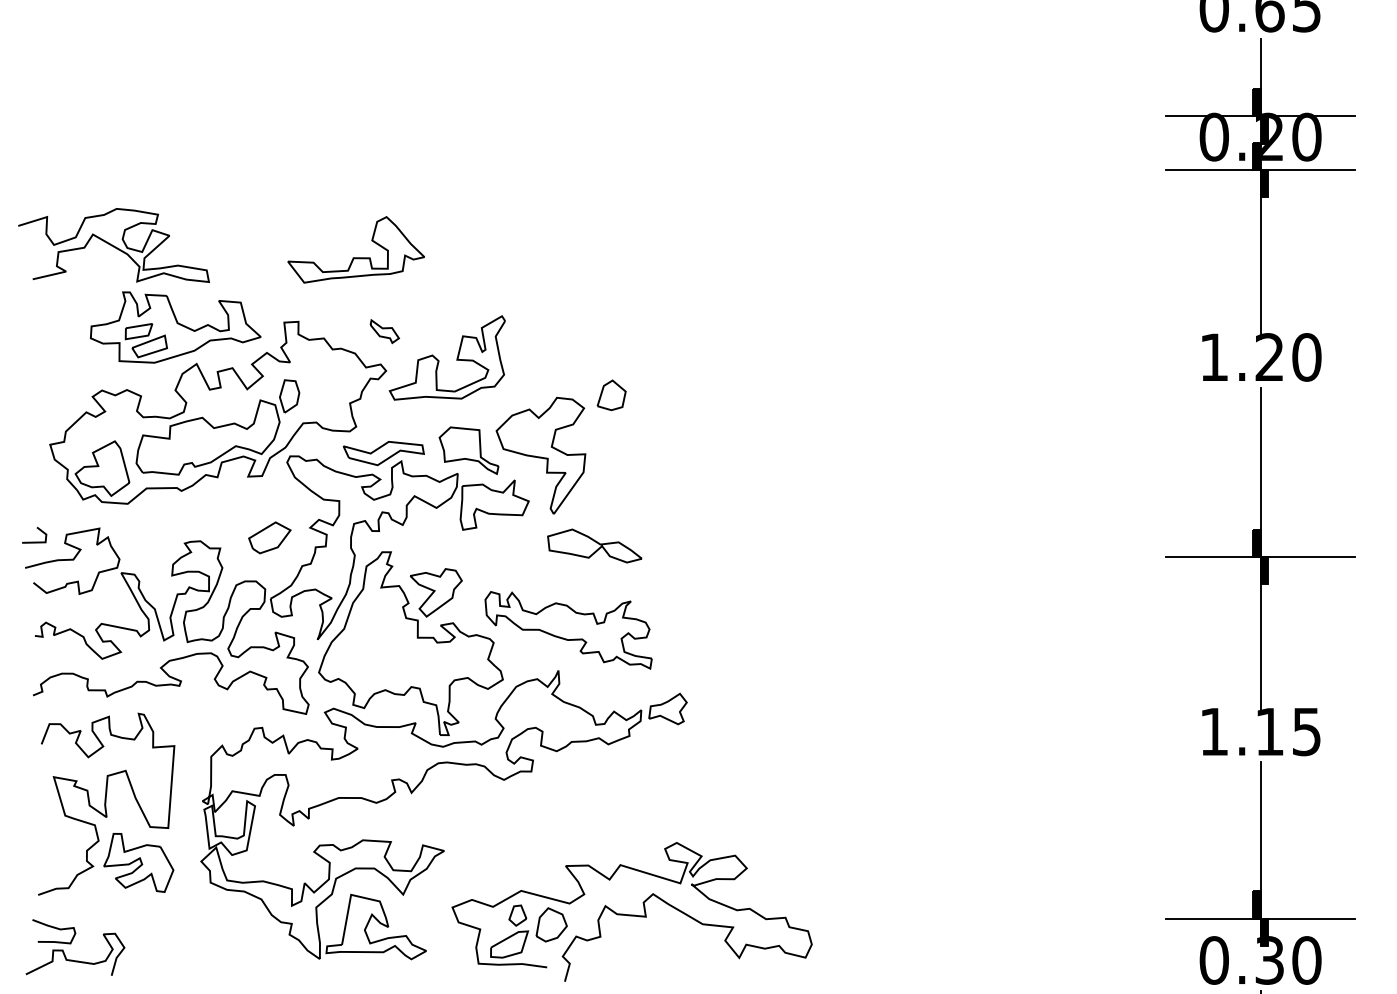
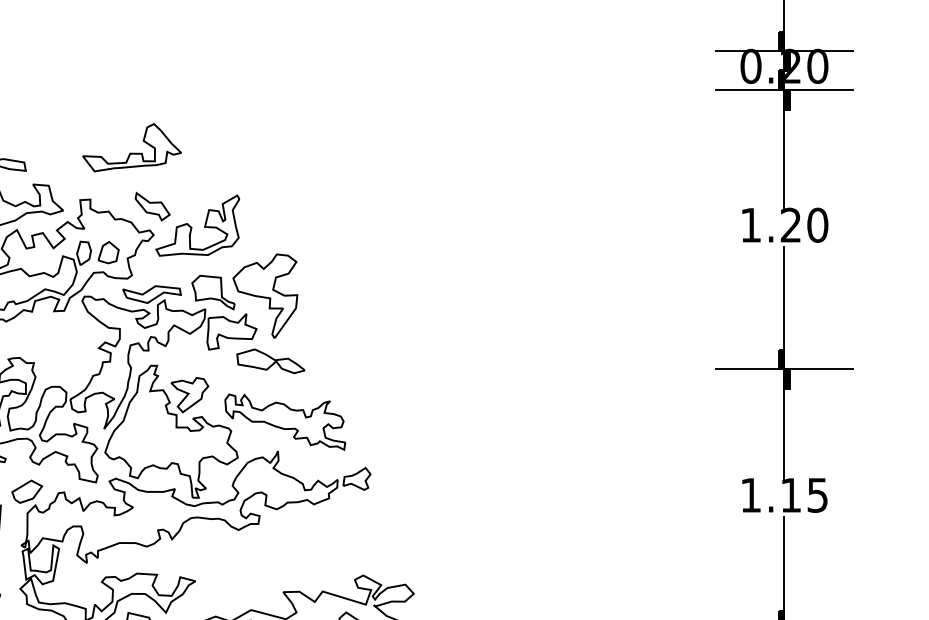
part: (384, 331) -> (152, 206), size x1.67
part: (611, 395) -> (108, 252), moved
part: (269, 537) -> (26, 491), moved
part: (594, 545) -> (270, 360), moved

